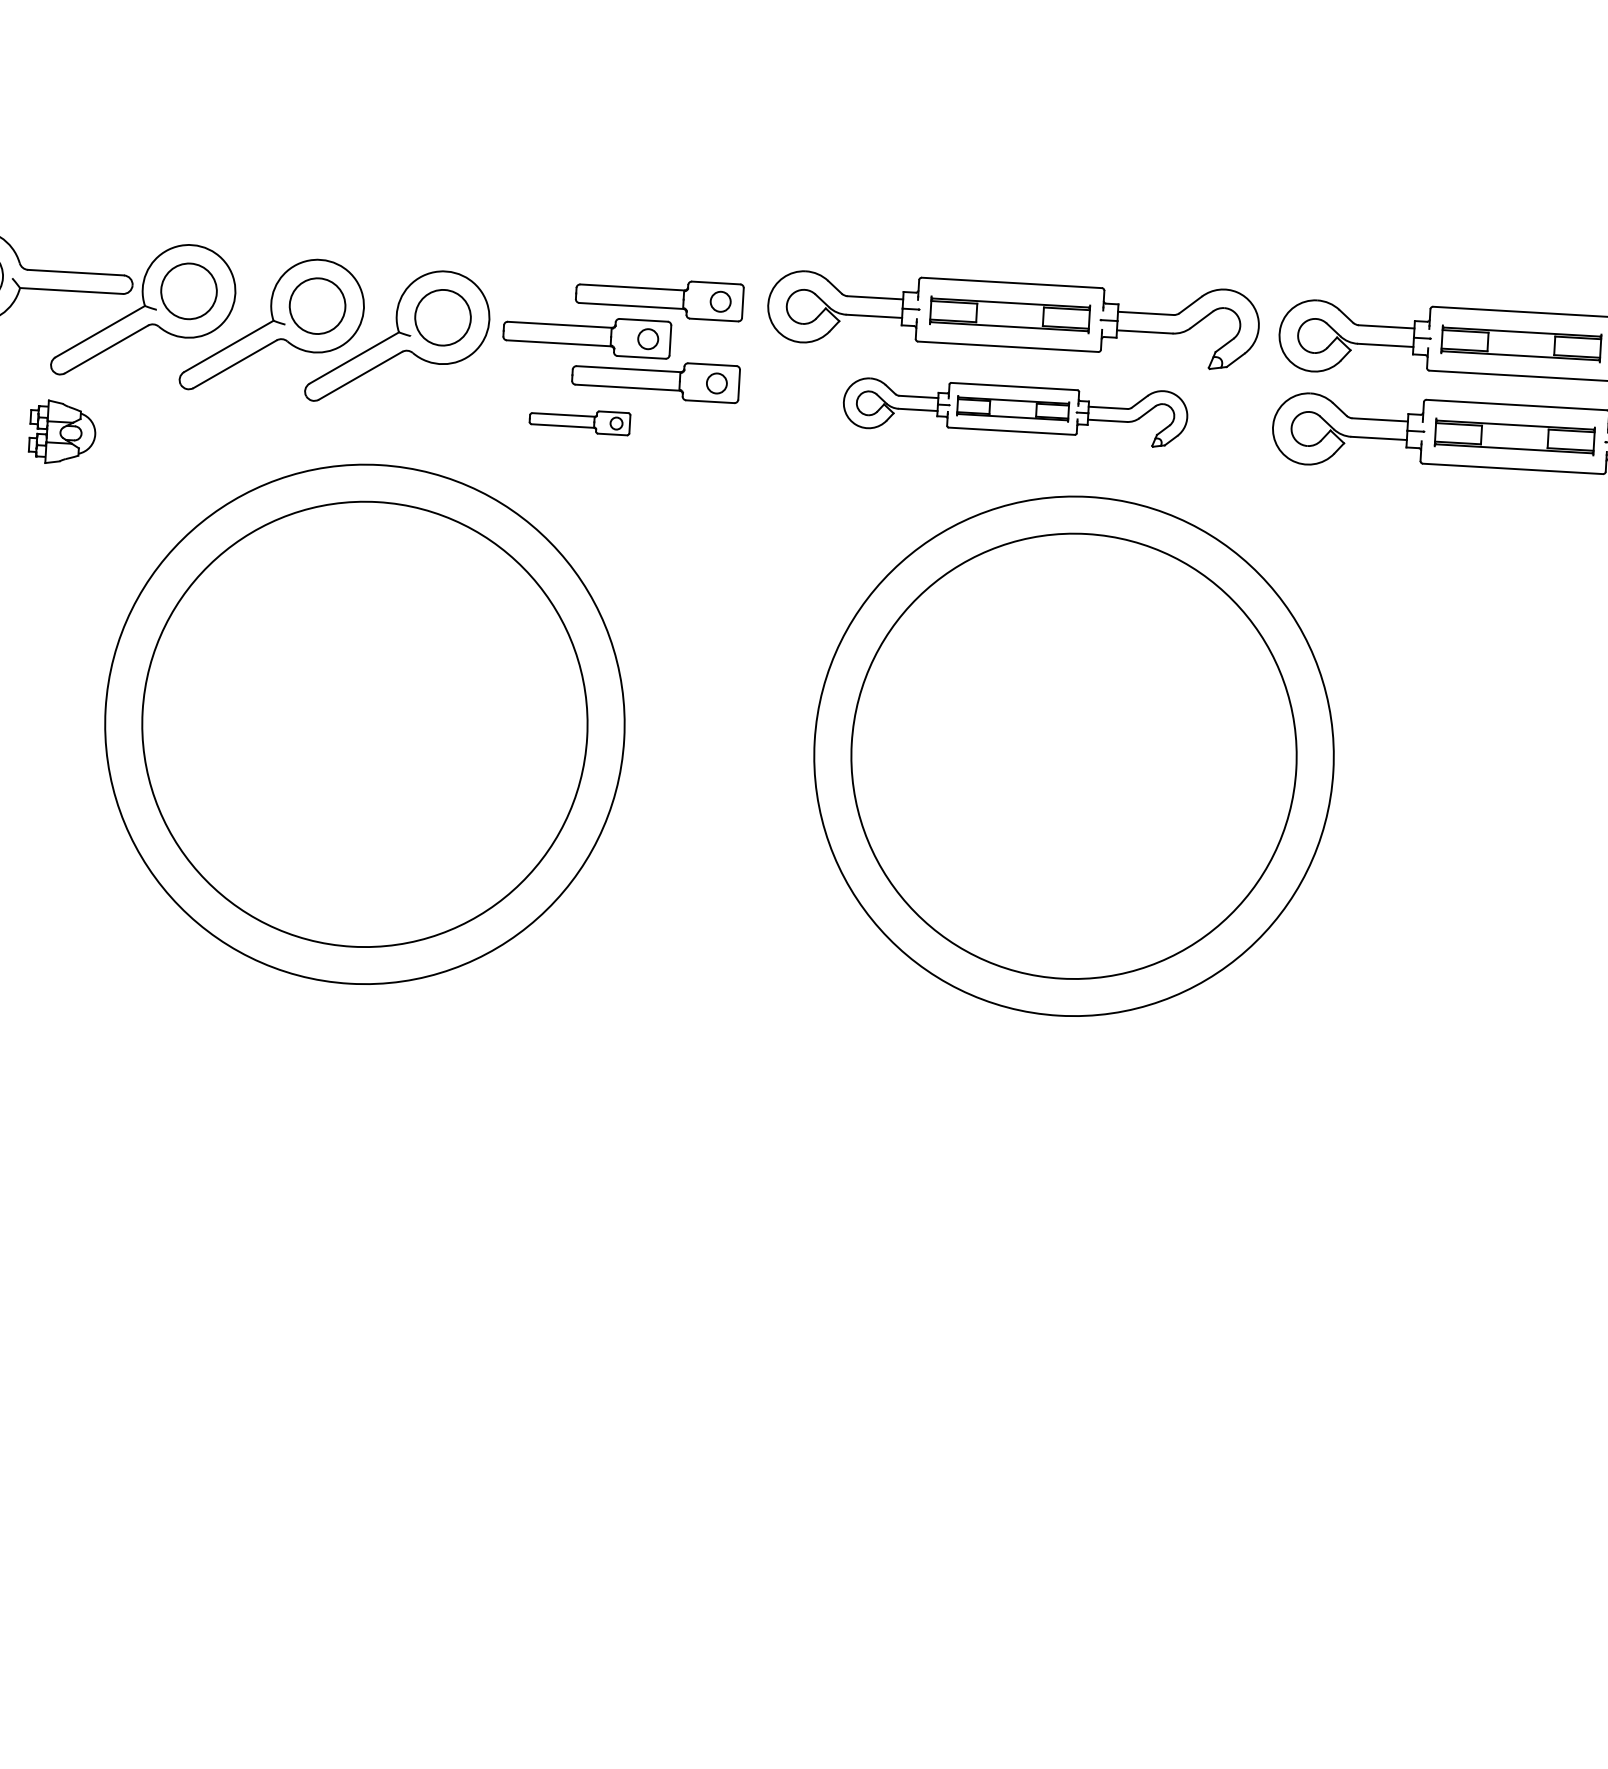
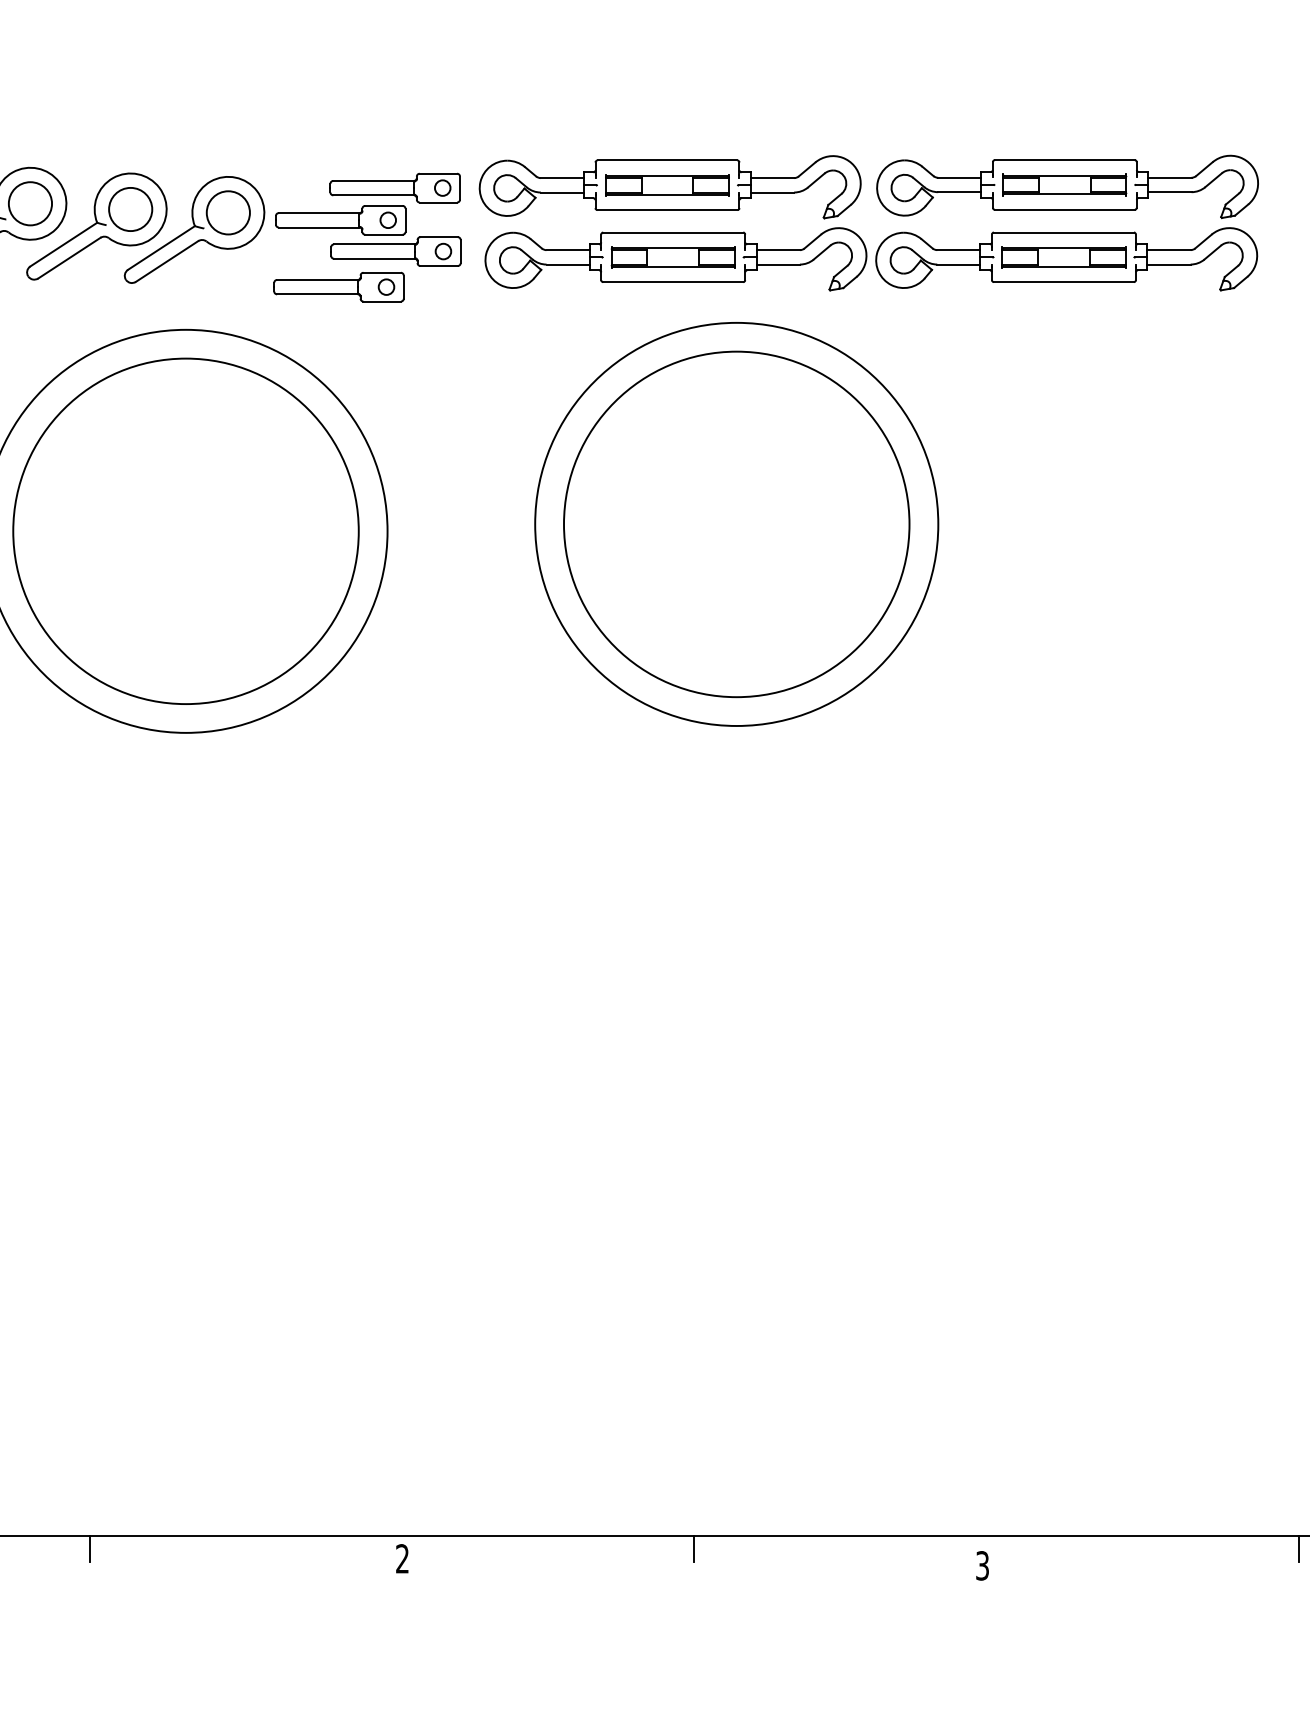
part: (1014, 410) -> (675, 259), size x1.43
part: (579, 420) -> (338, 286), size x1.67

